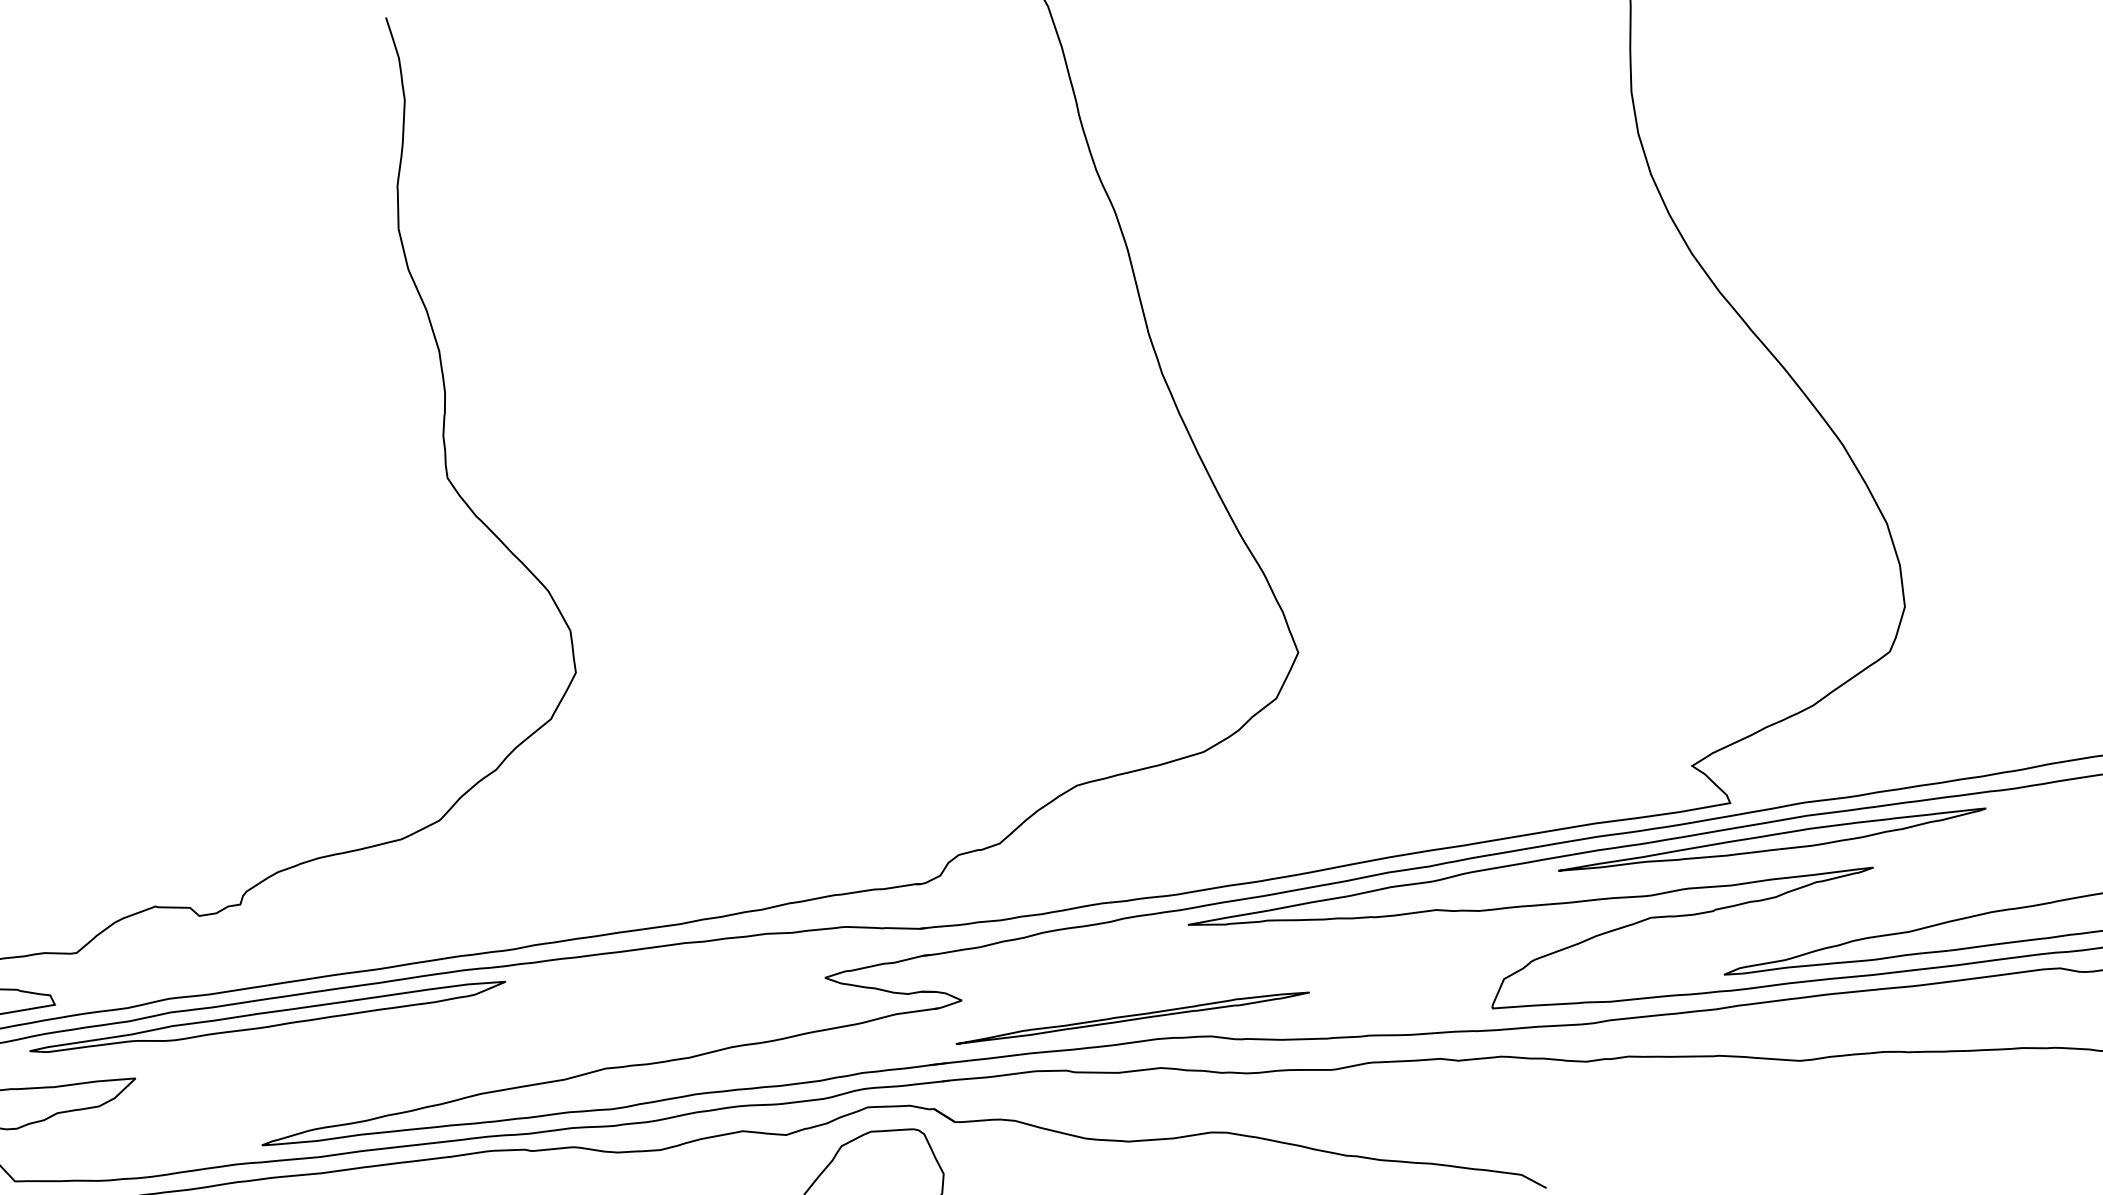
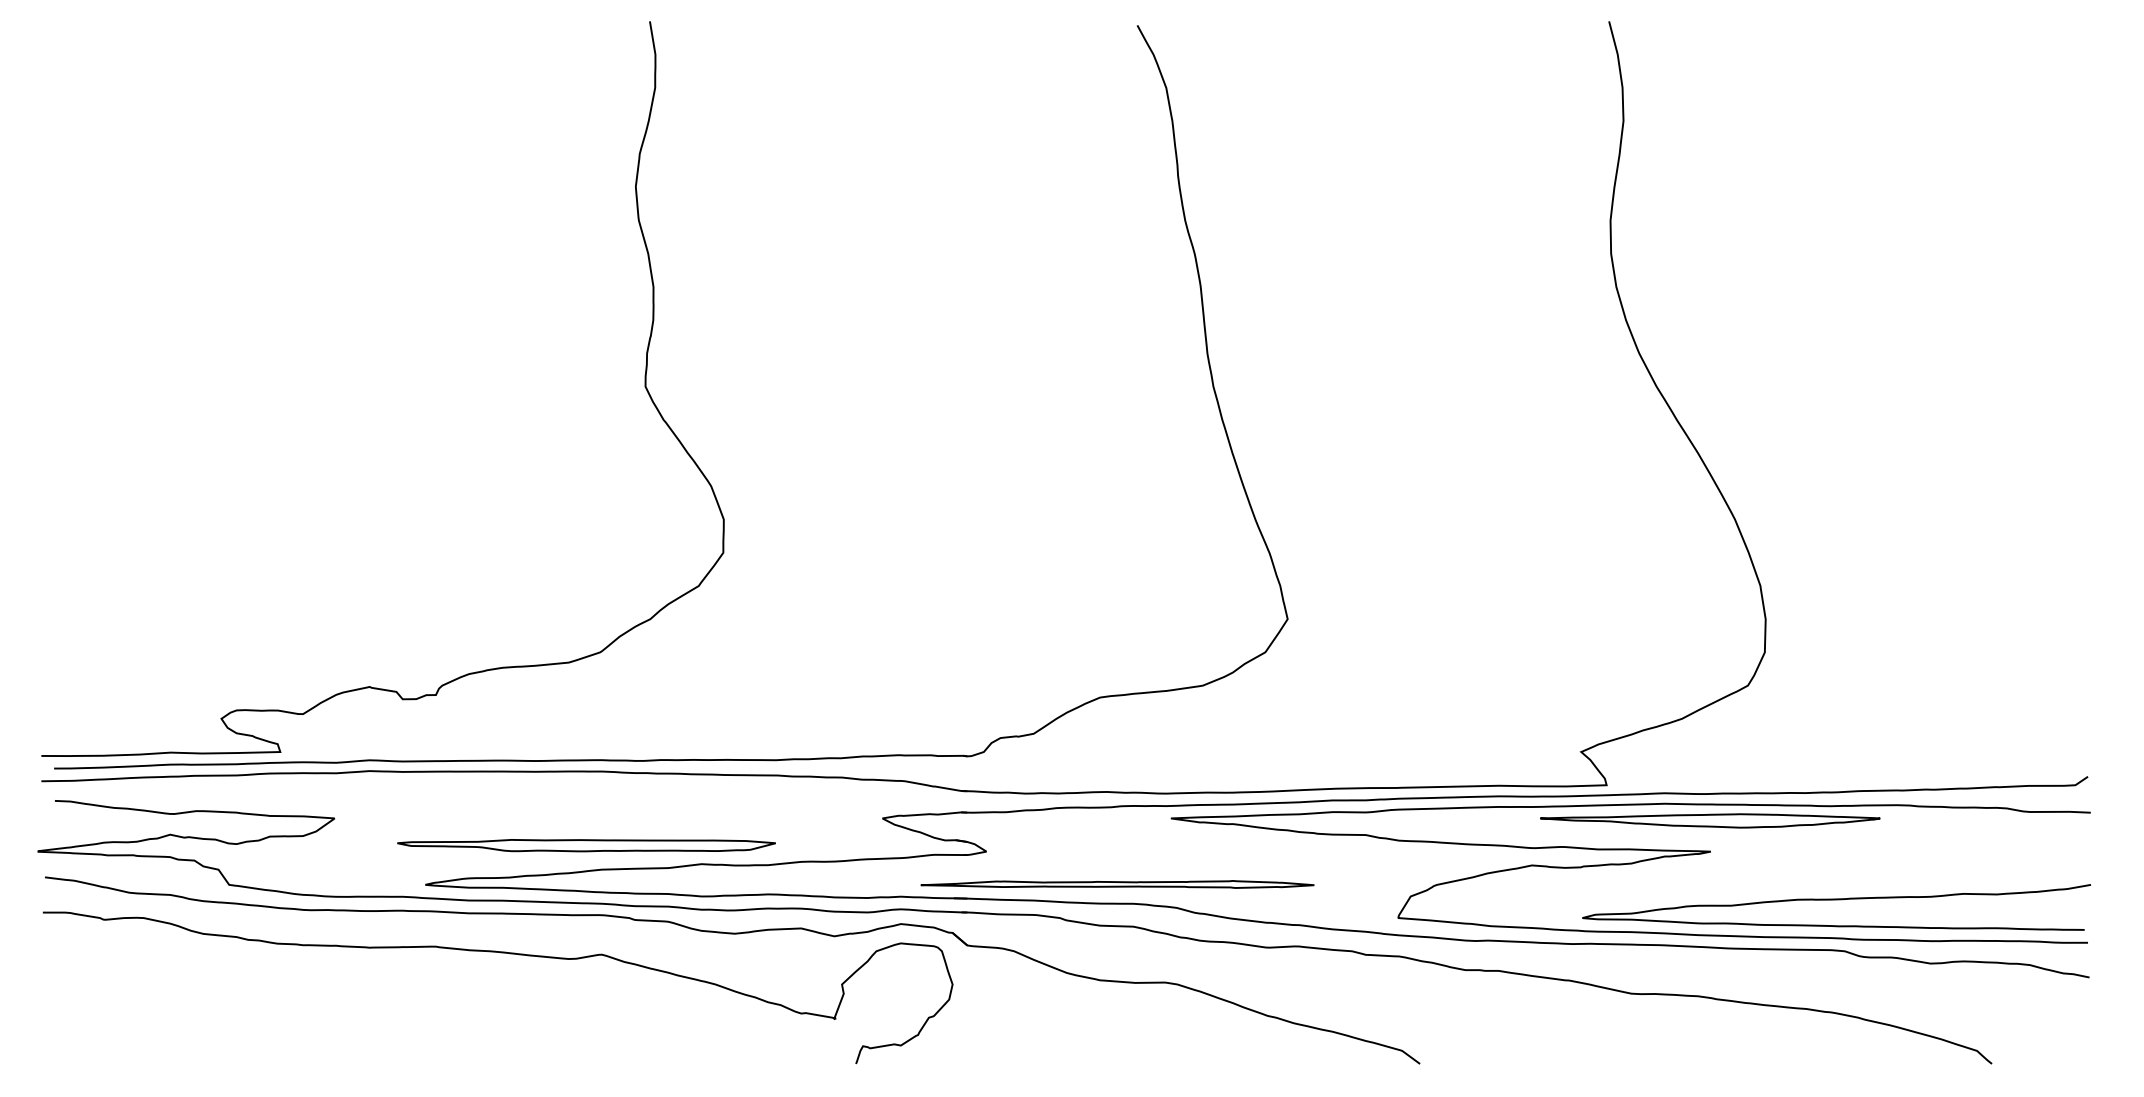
part: (1773, 842) -> (1710, 820), moved
part: (1131, 1016) -> (1116, 883), size x1.4
part: (268, 1019) -> (586, 845), moved

